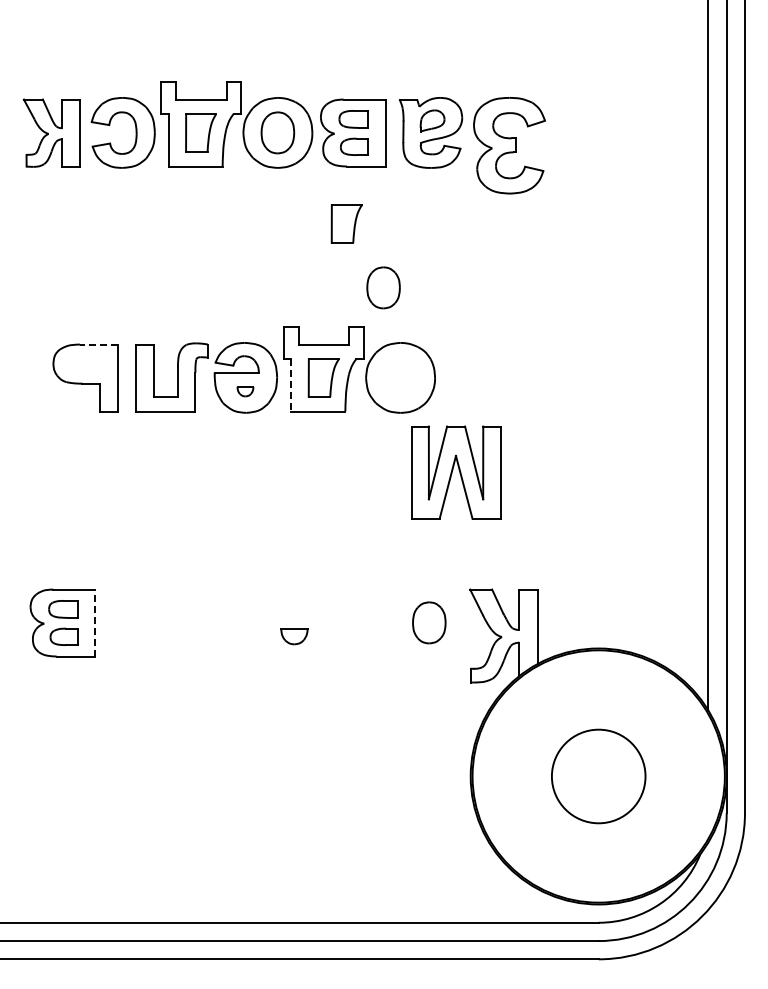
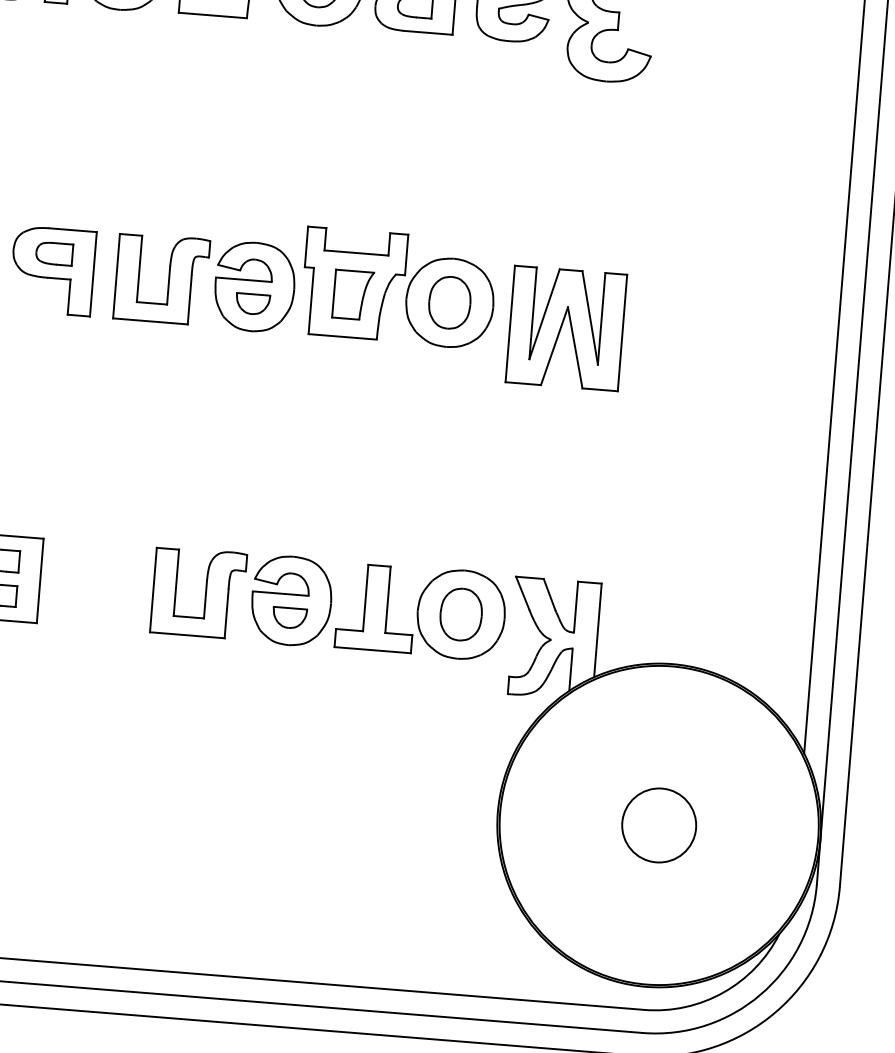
part: (346, 223) -> (397, 102), removed
part: (383, 287) -> (449, 302), moved
line: (98, 344) -> (72, 230), dashed -> solid
part: (85, 364) -> (53, 253), added
line: (291, 385) -> (311, 301), dashed -> solid
part: (245, 391) -> (252, 304), size x1.67
part: (456, 472) -> (566, 328), moved
line: (95, 622) -> (40, 580), dashed -> solid
part: (324, 622) -> (329, 603), added
circle: (598, 776) -> (658, 825), size x0.62

